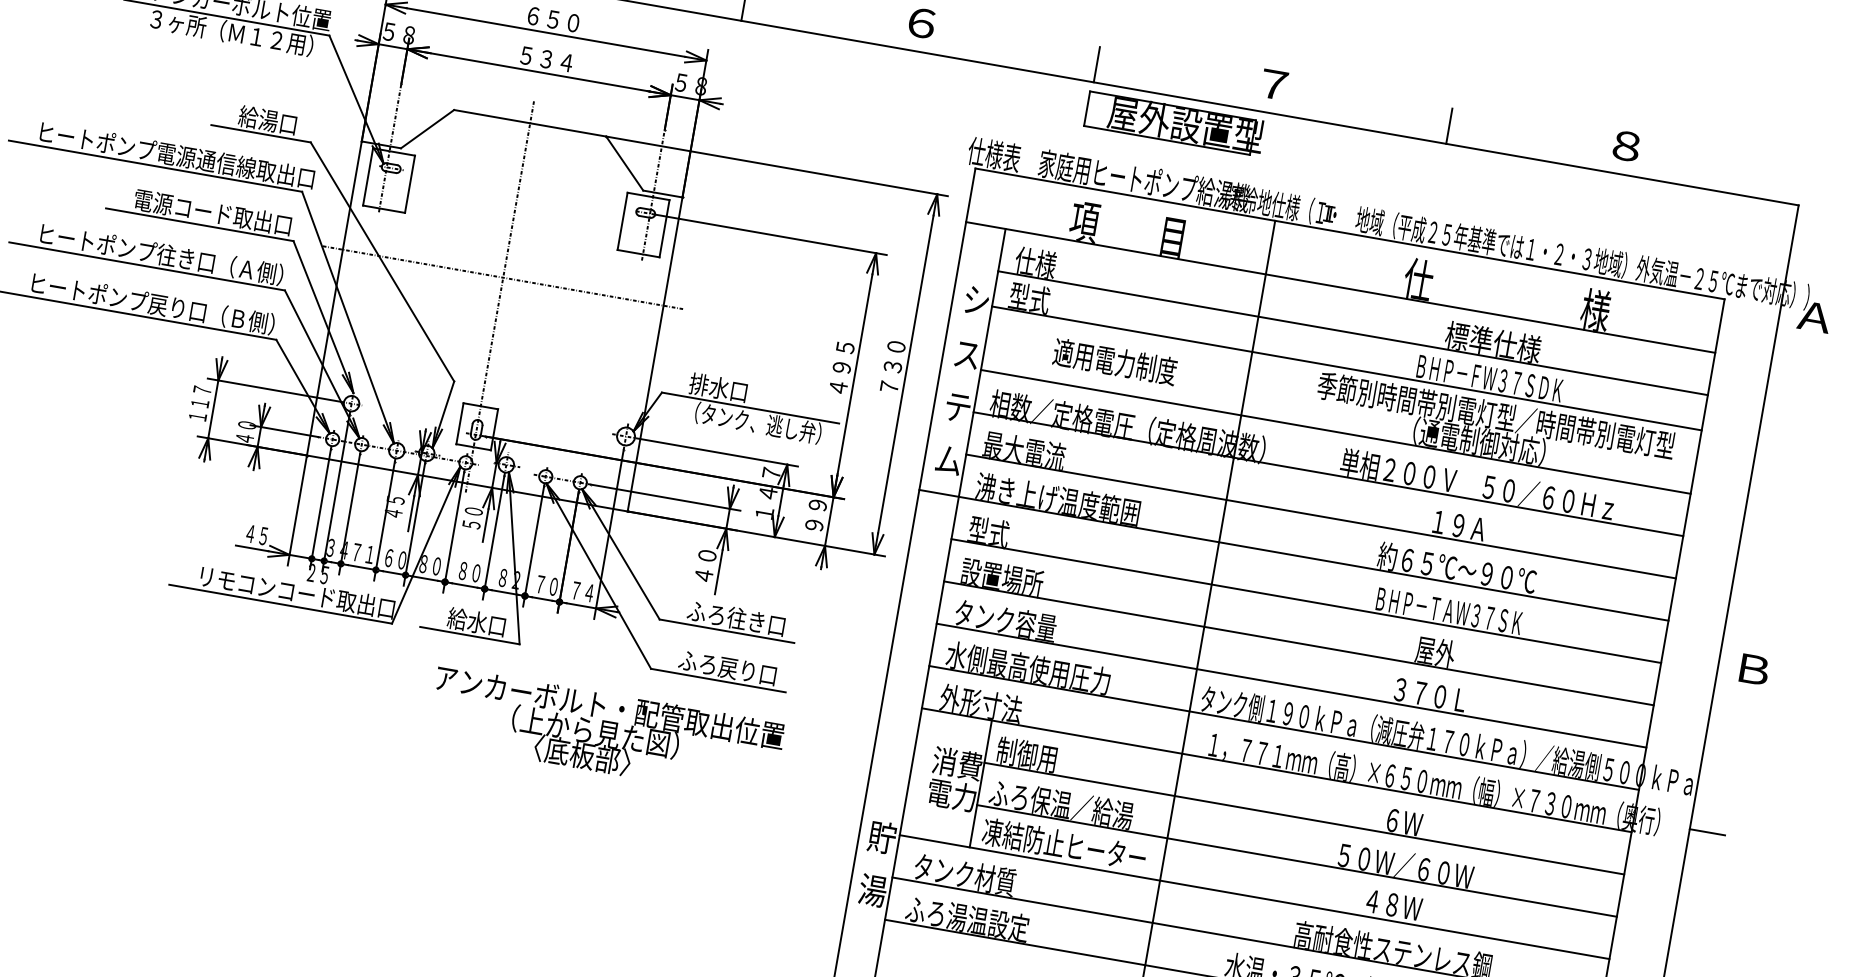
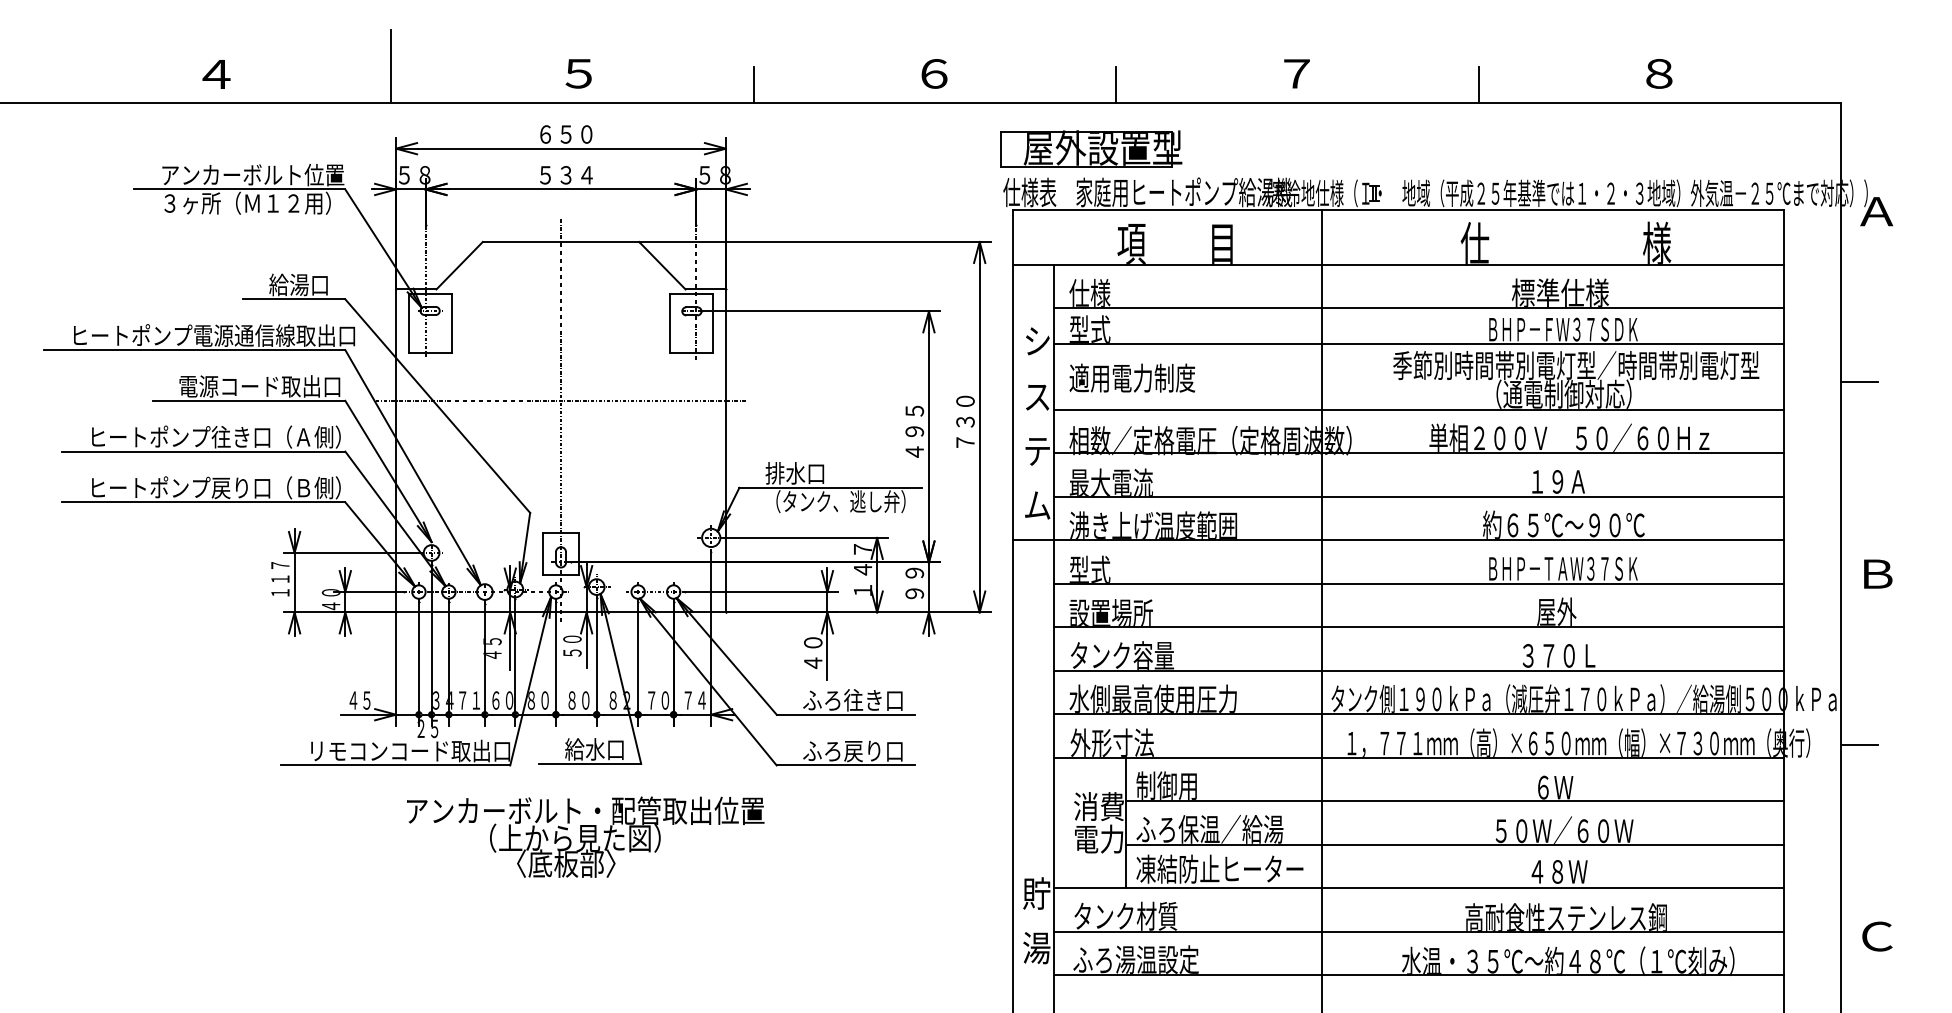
part: (1174, 123) -> (1091, 148), moved
text: (1115, 361) -> (1132, 377), moved
line: (1768, 480) -> (1859, 382), added
text: (605, 732) -> (585, 836), moved

